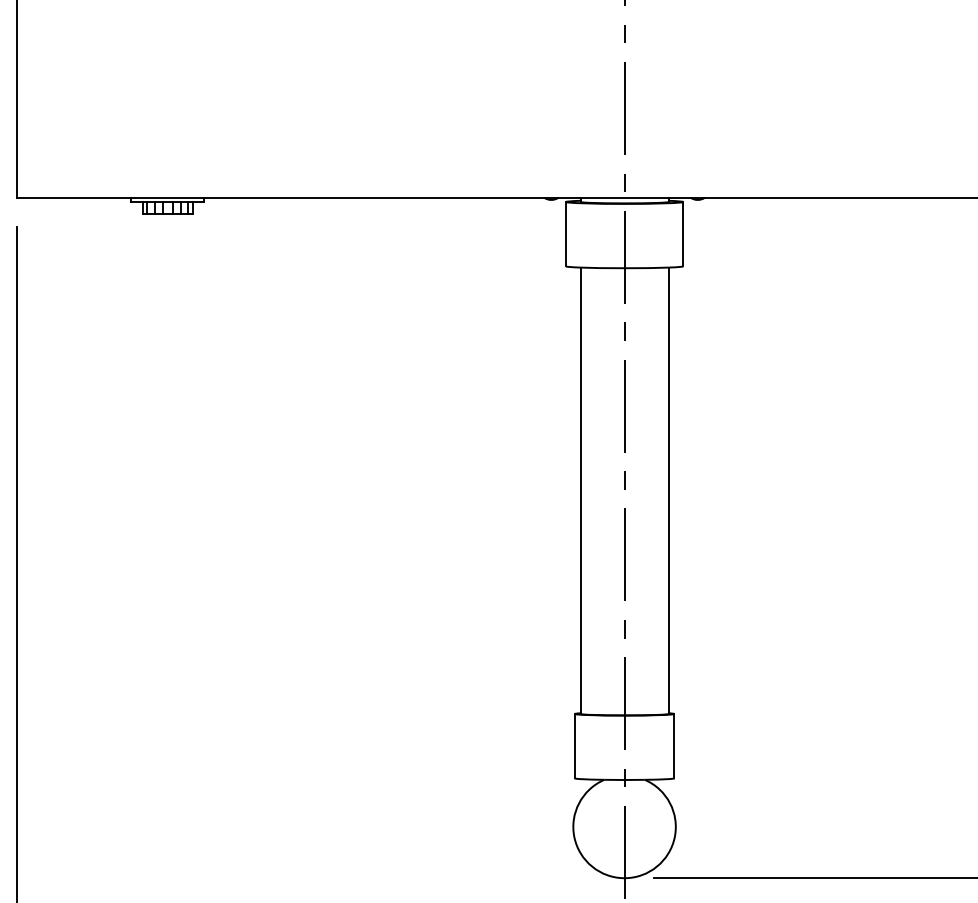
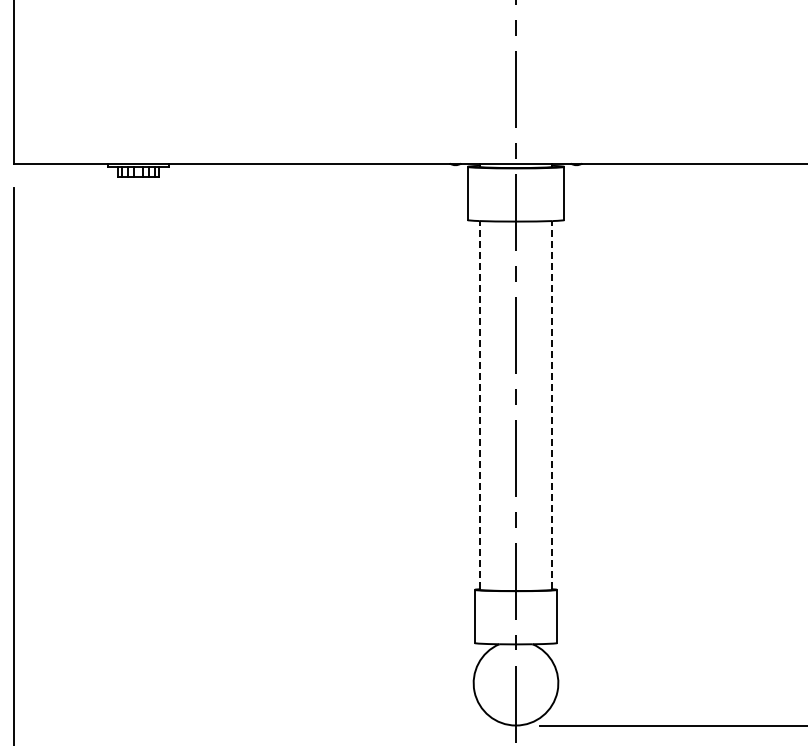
line: (580, 489) -> (479, 404), solid -> dashed
line: (668, 489) -> (552, 404), solid -> dashed

